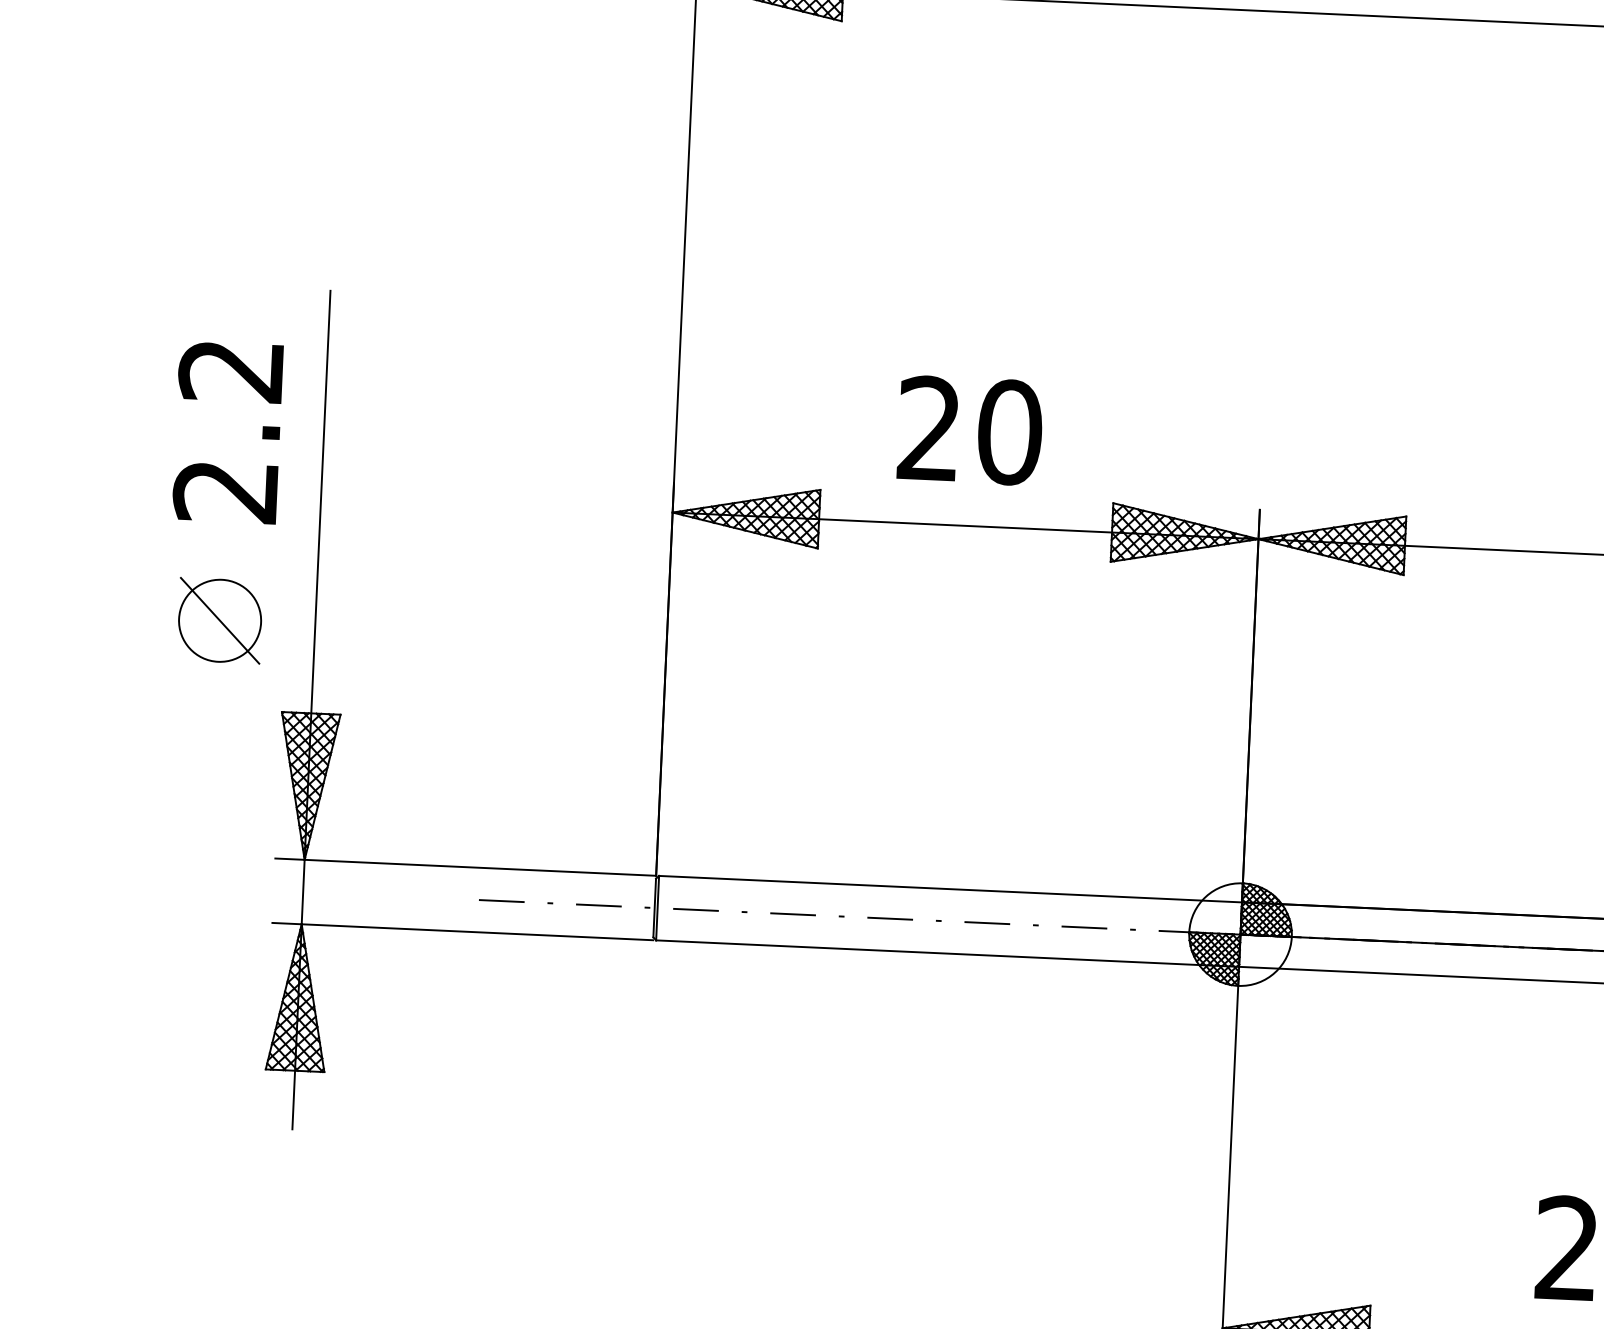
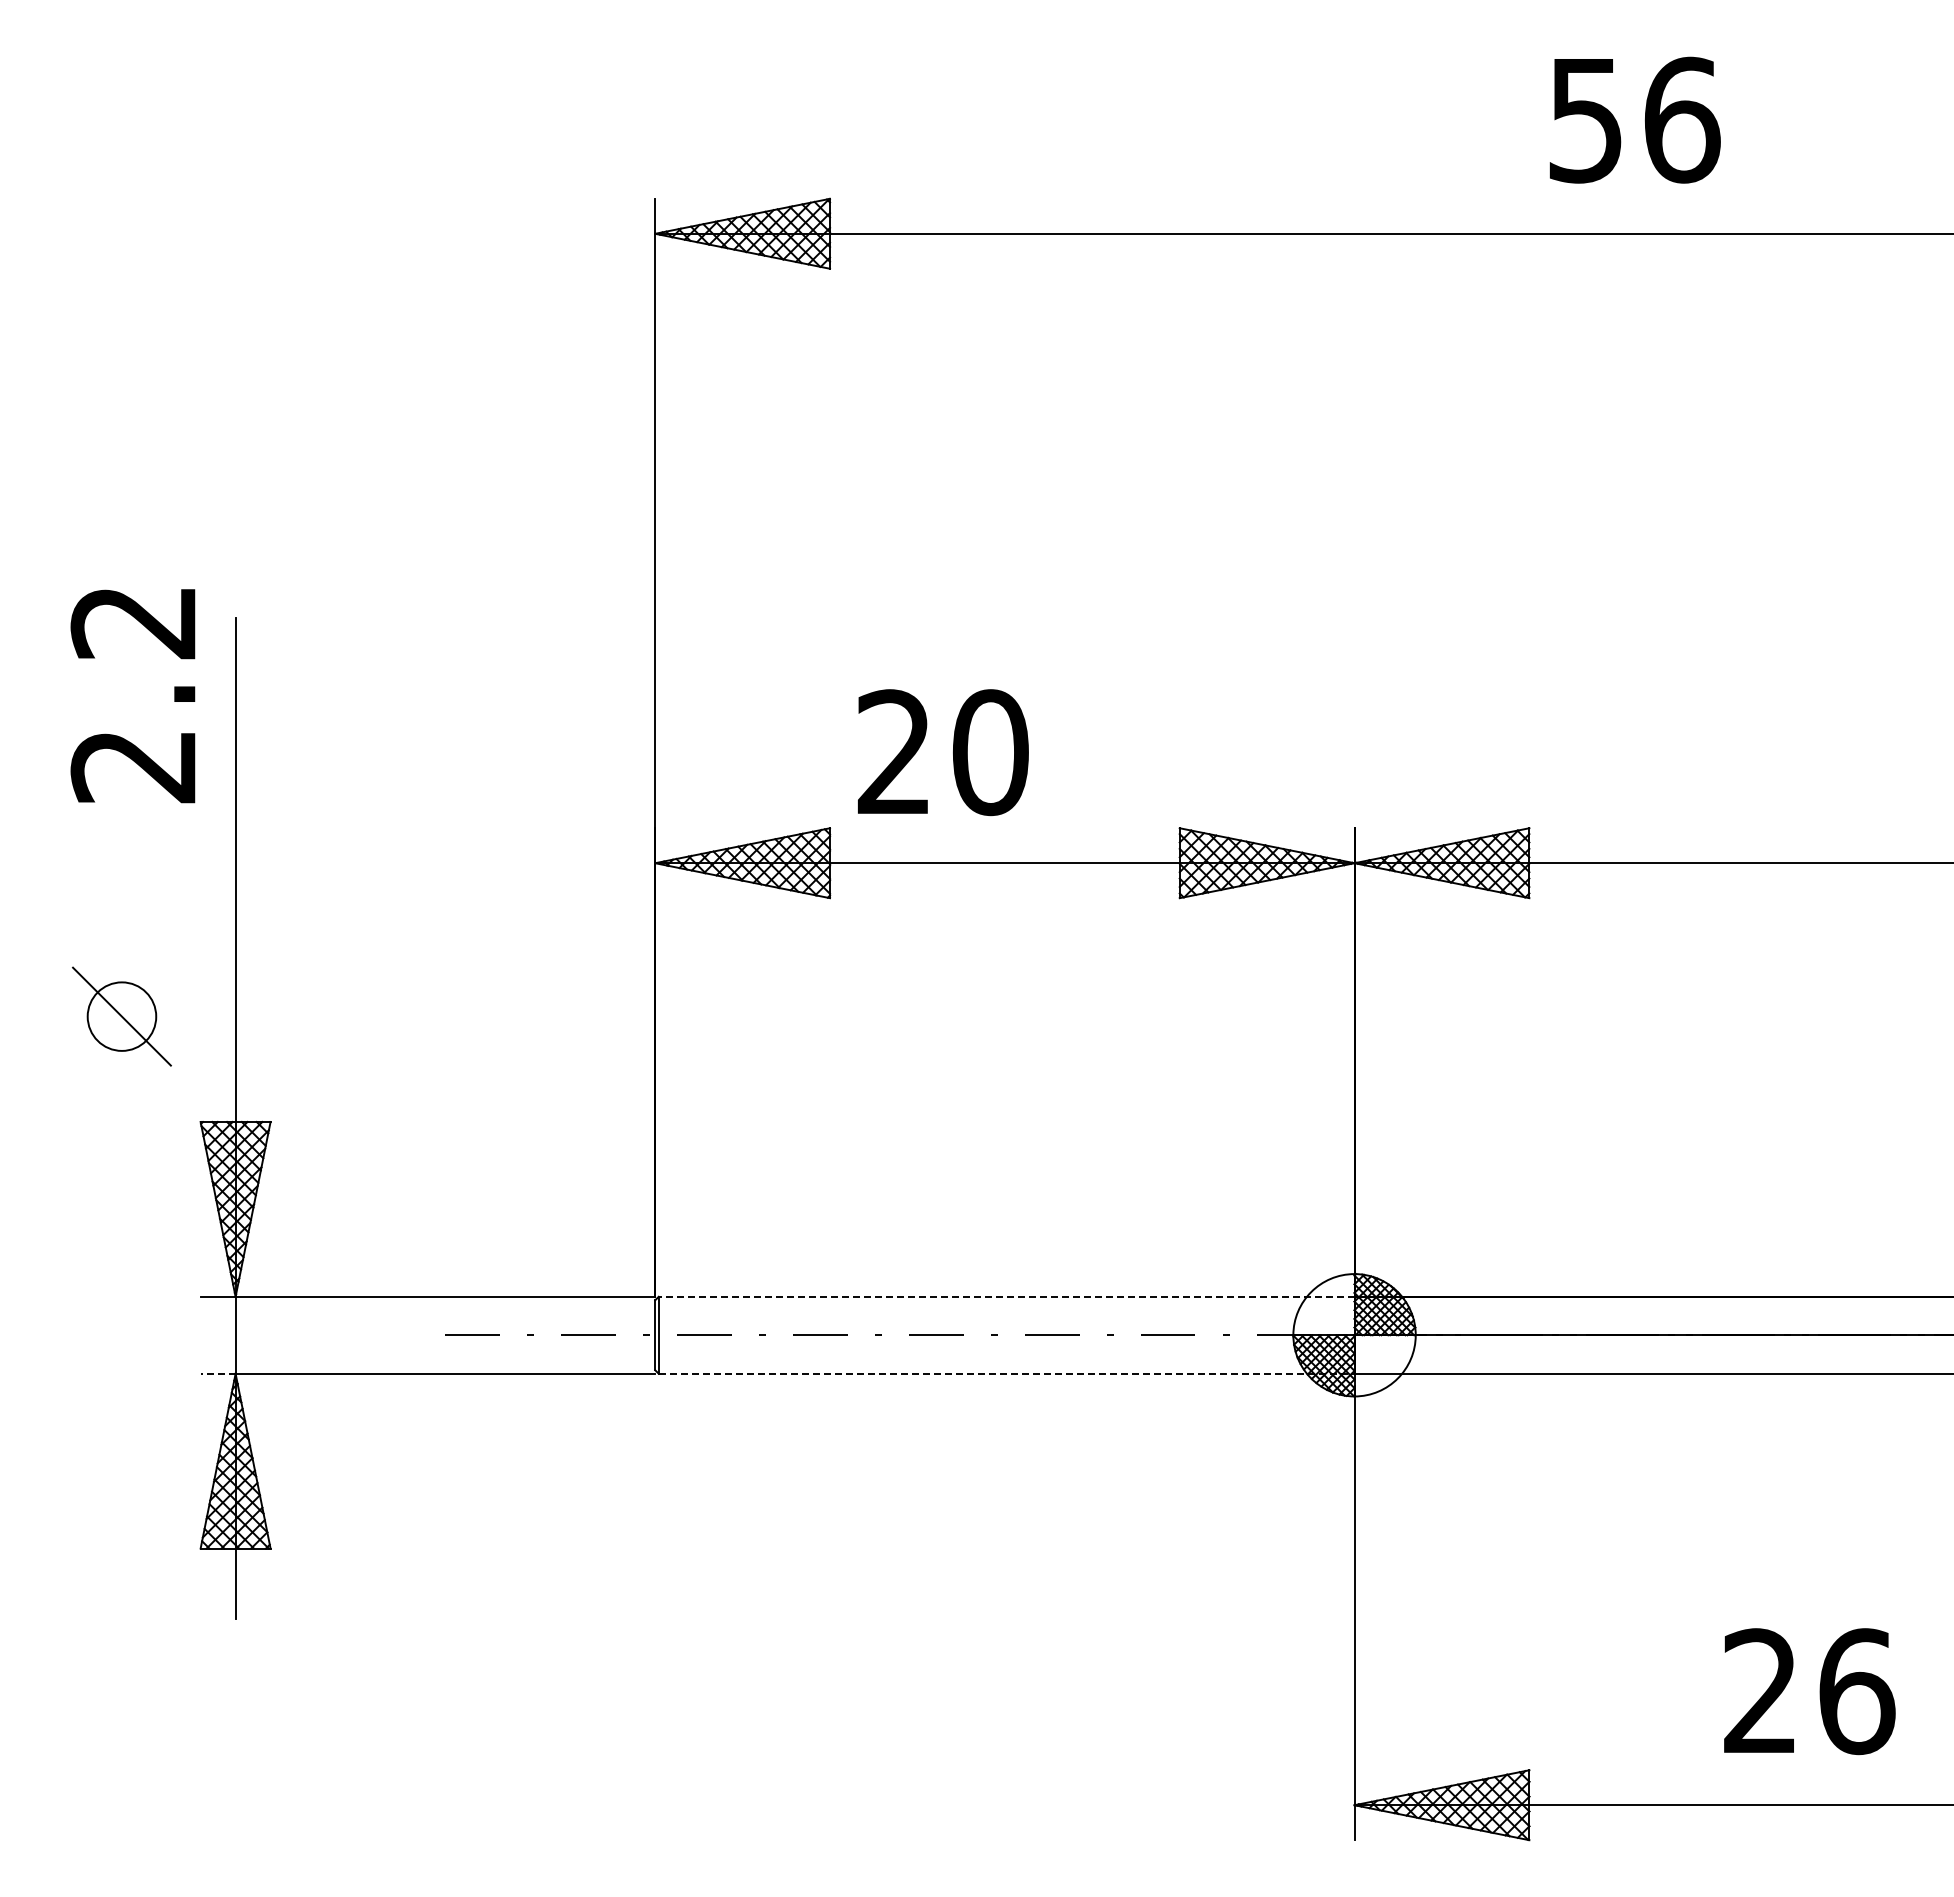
text: (970, 430) -> (943, 752), moved
text: (227, 432) -> (132, 696), moved
circle: (219, 620) -> (121, 1016), size x0.7
line: (950, 888) -> (1006, 1296), solid -> dashed
line: (286, 923) -> (217, 1373), solid -> dashed
line: (947, 953) -> (1006, 1373), solid -> dashed

